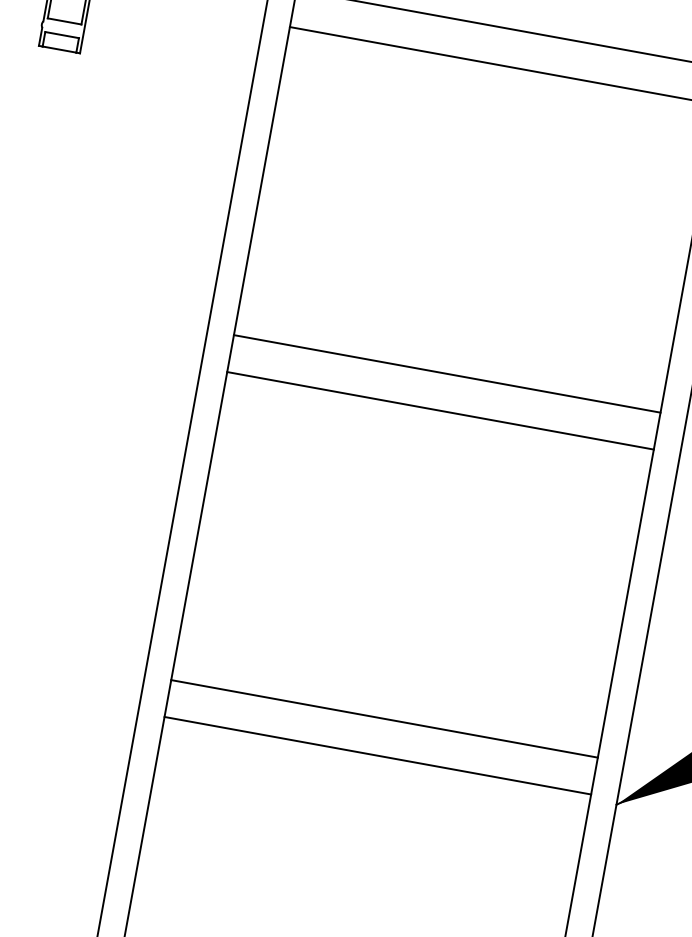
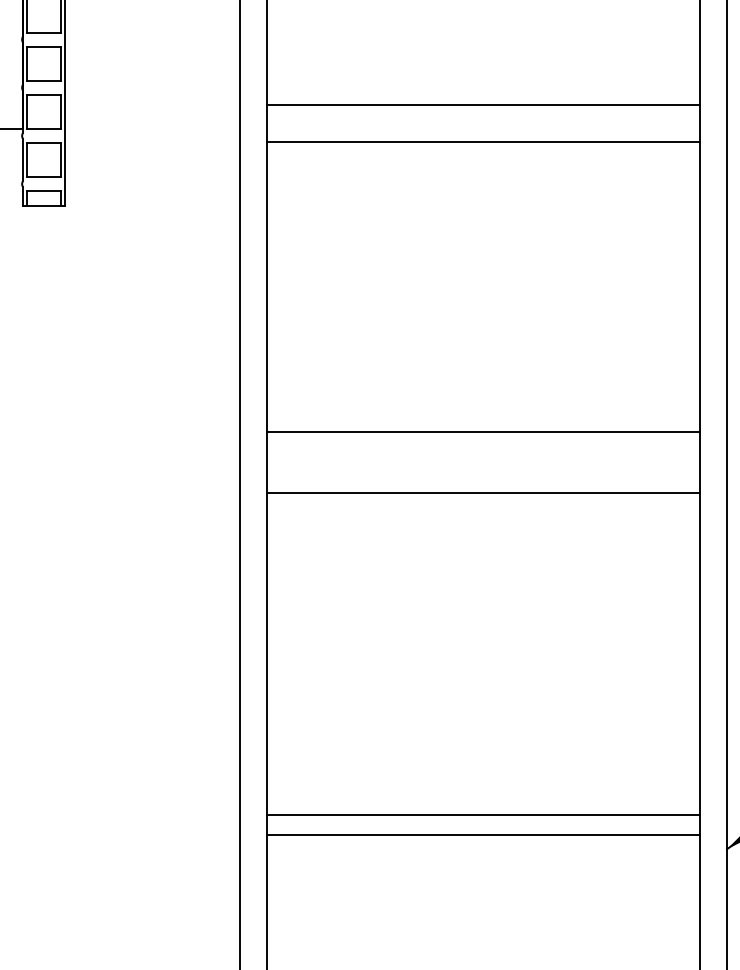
line: (447, 373) -> (483, 431), moved
line: (384, 719) -> (483, 835), moved
line: (377, 755) -> (483, 814), moved

